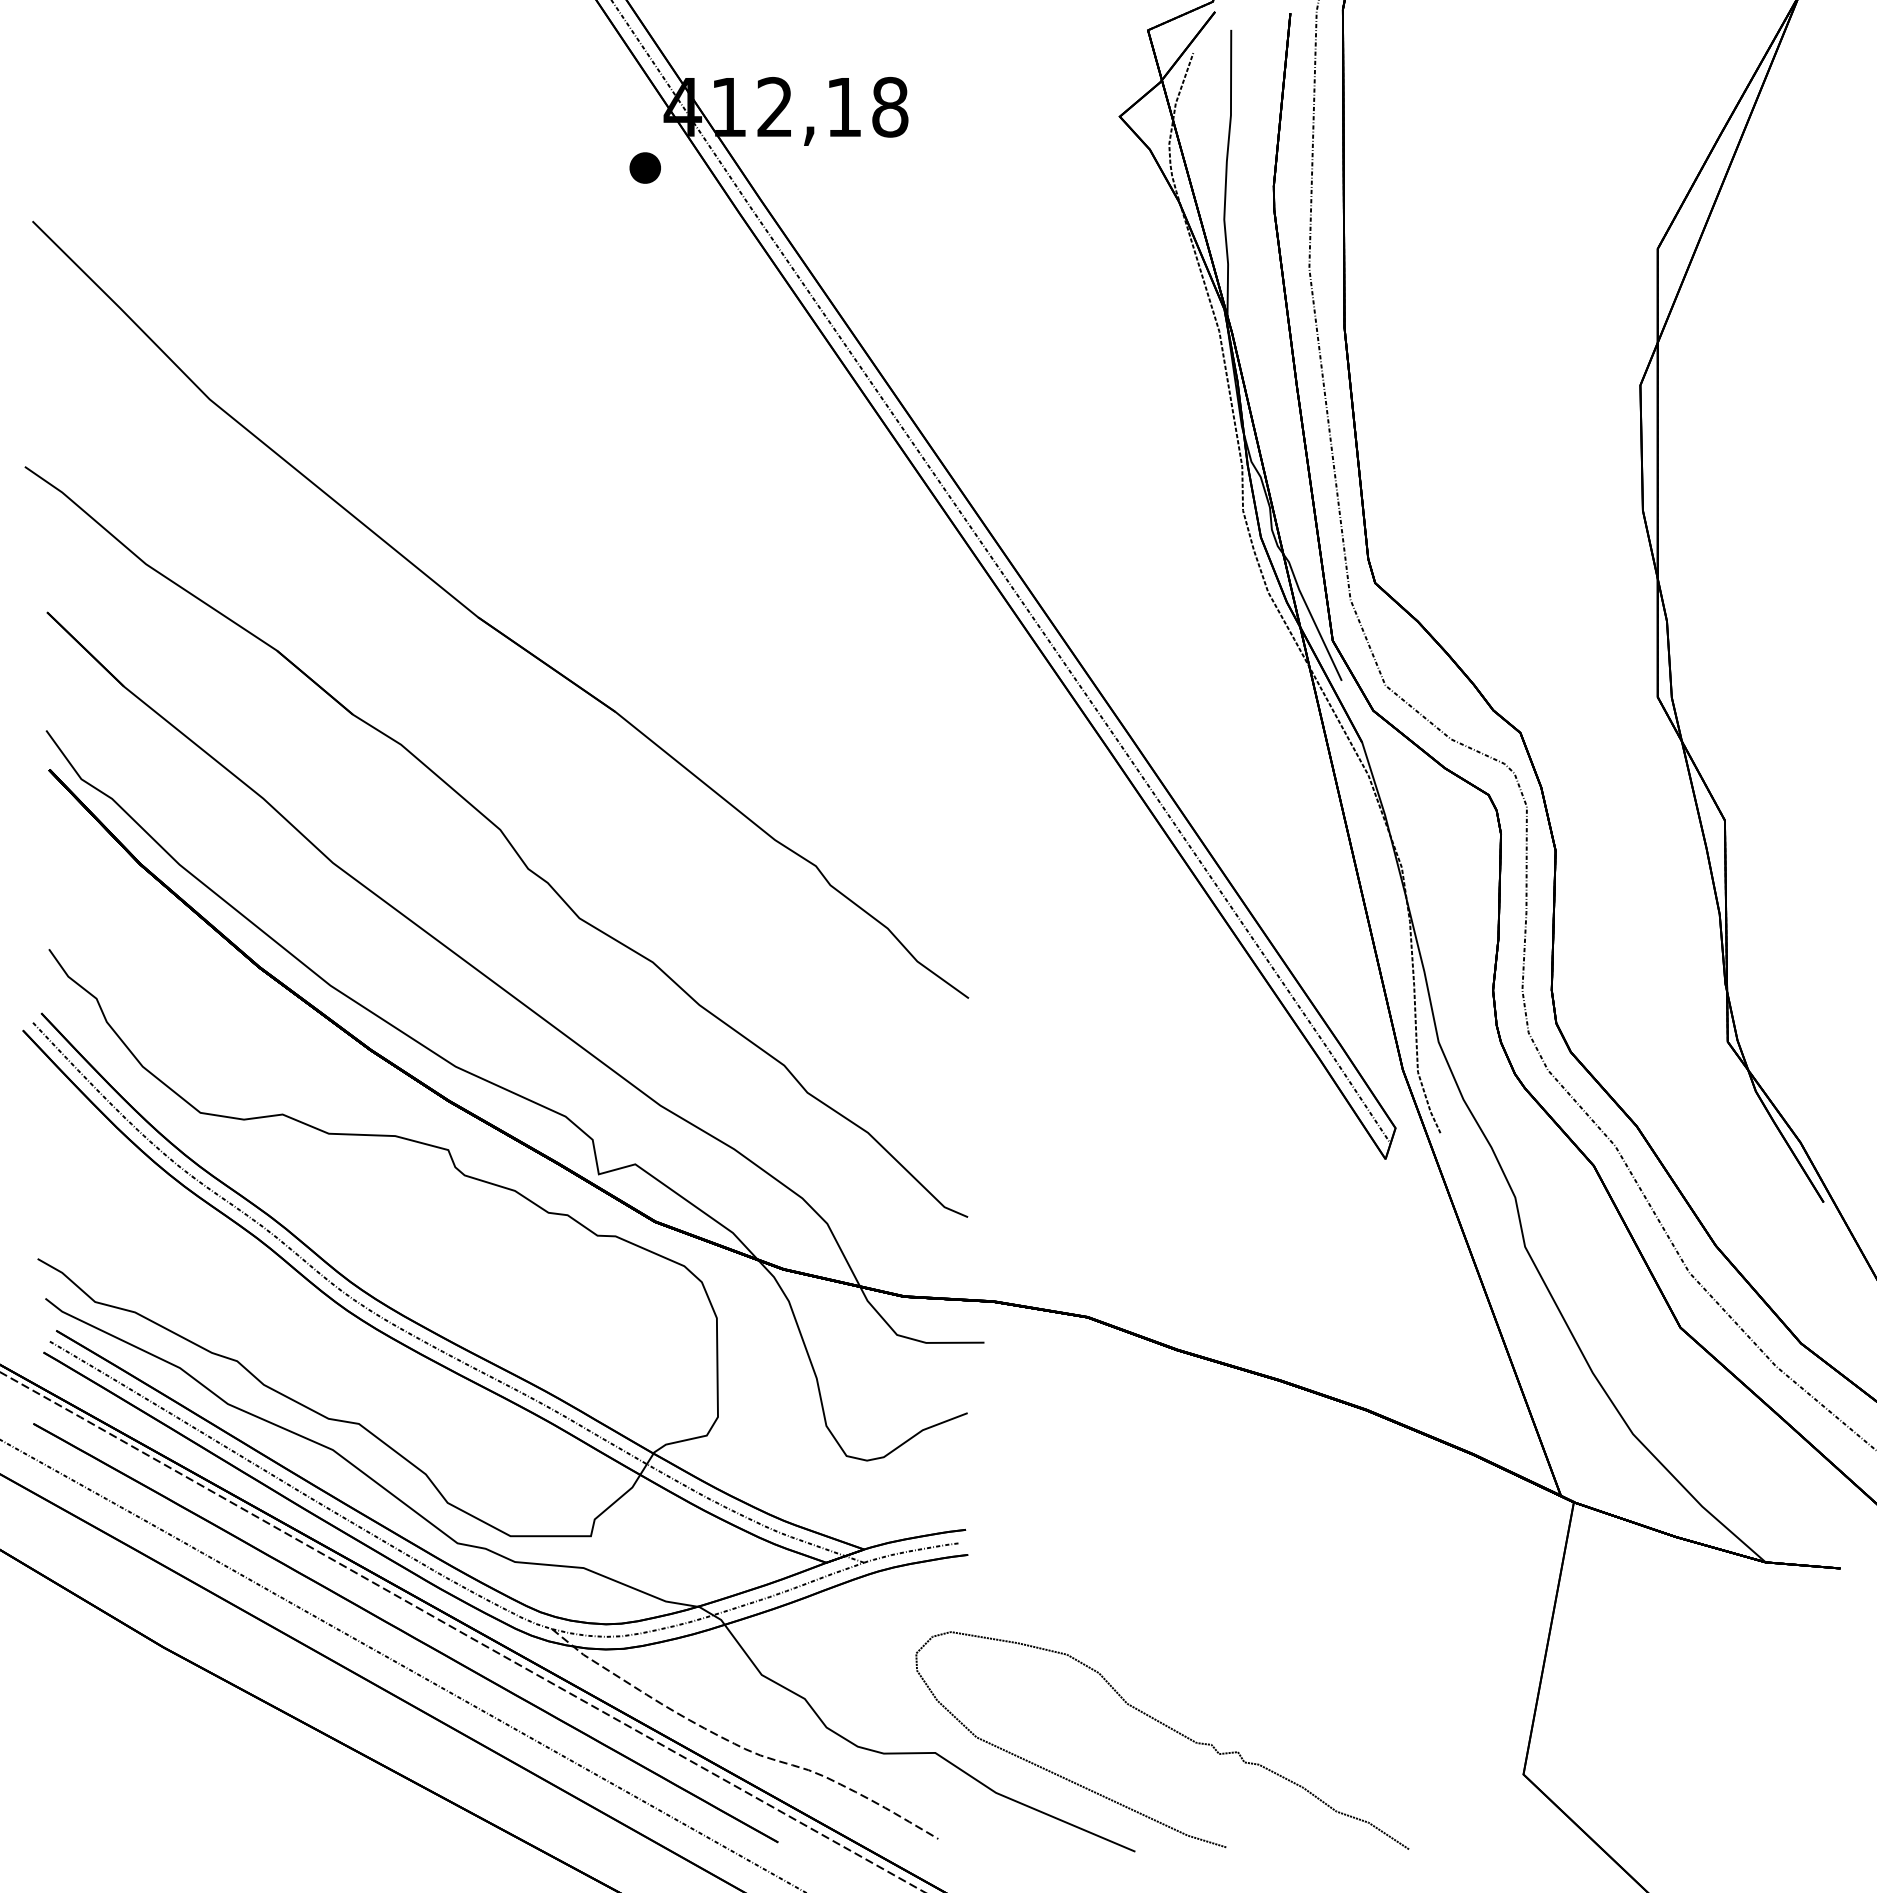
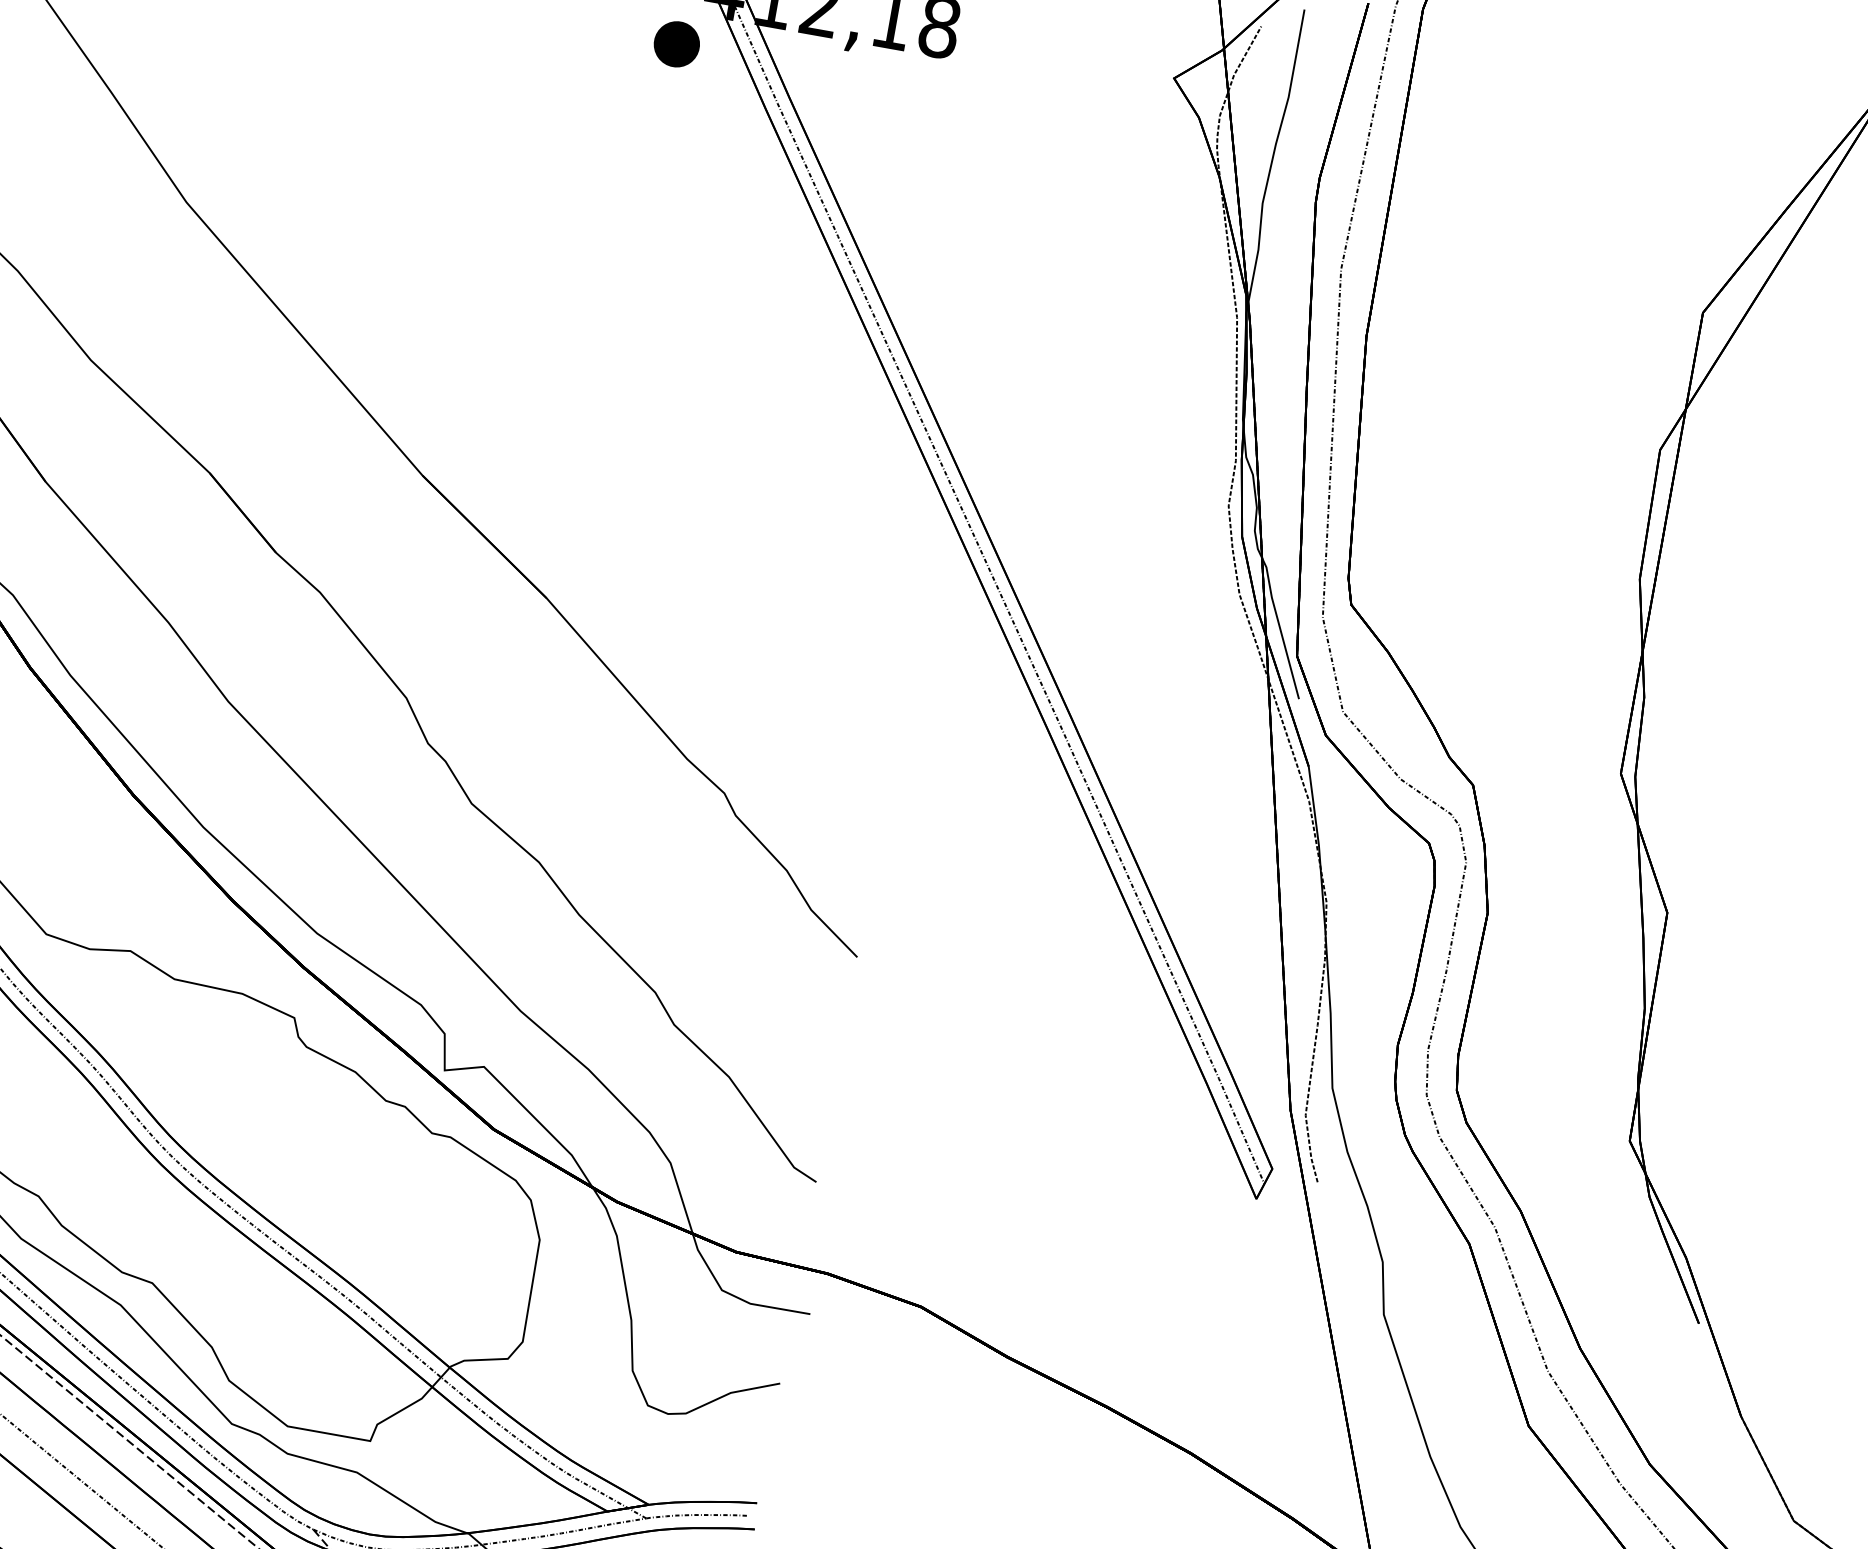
part: (644, 167) -> (676, 43), size x1.4

